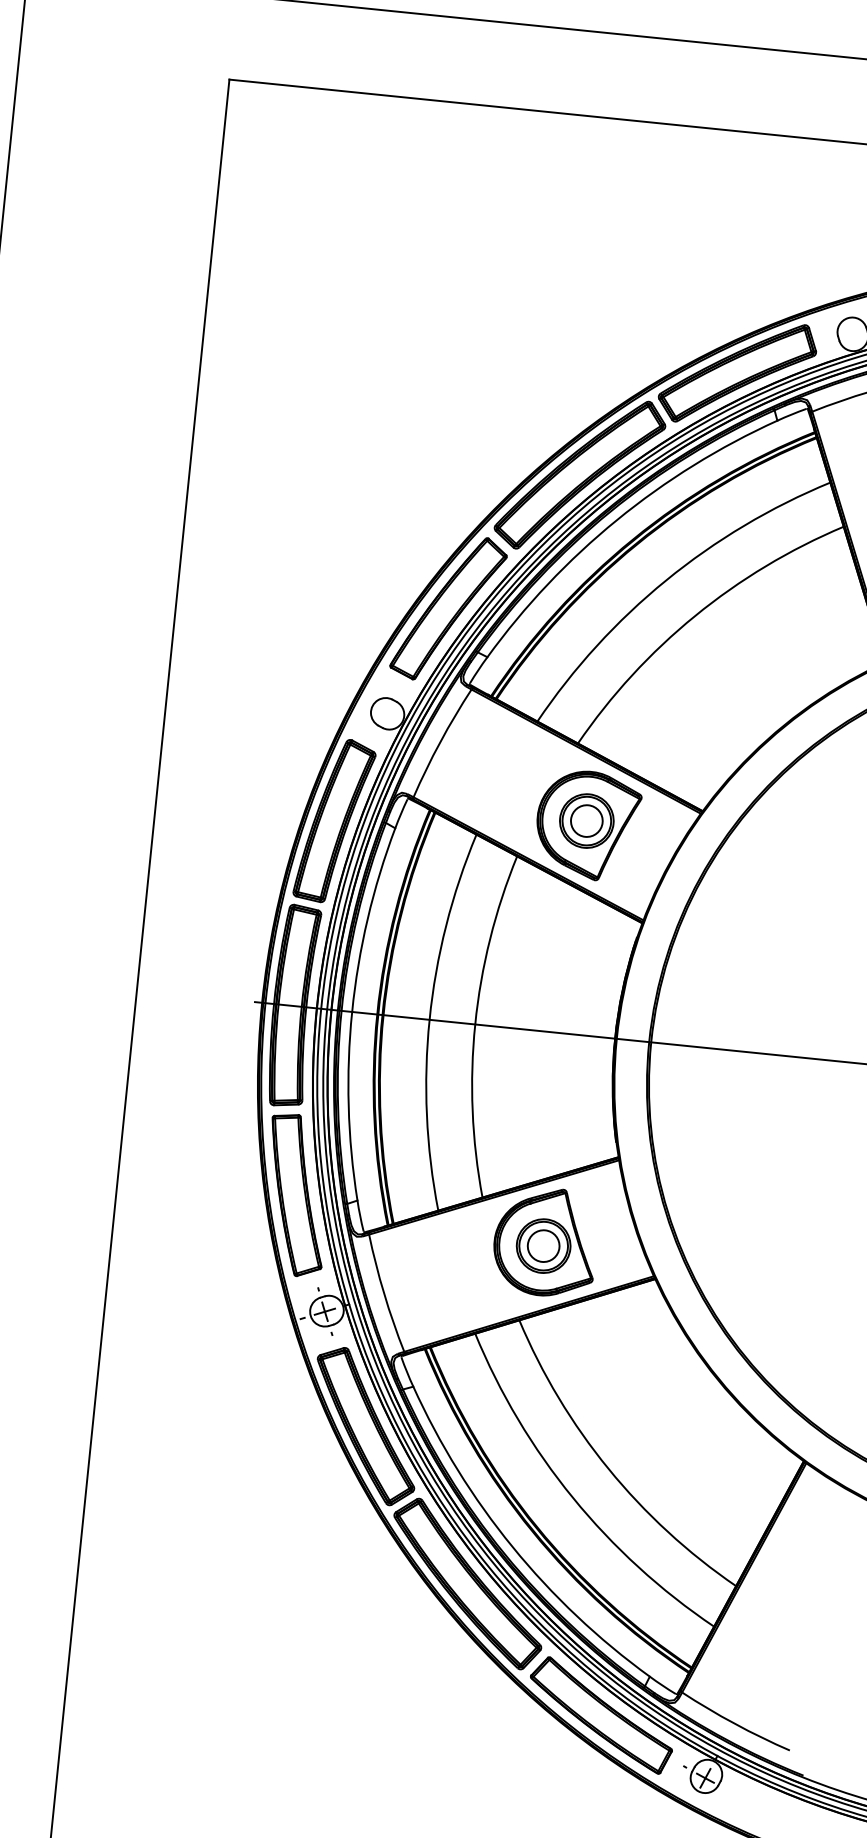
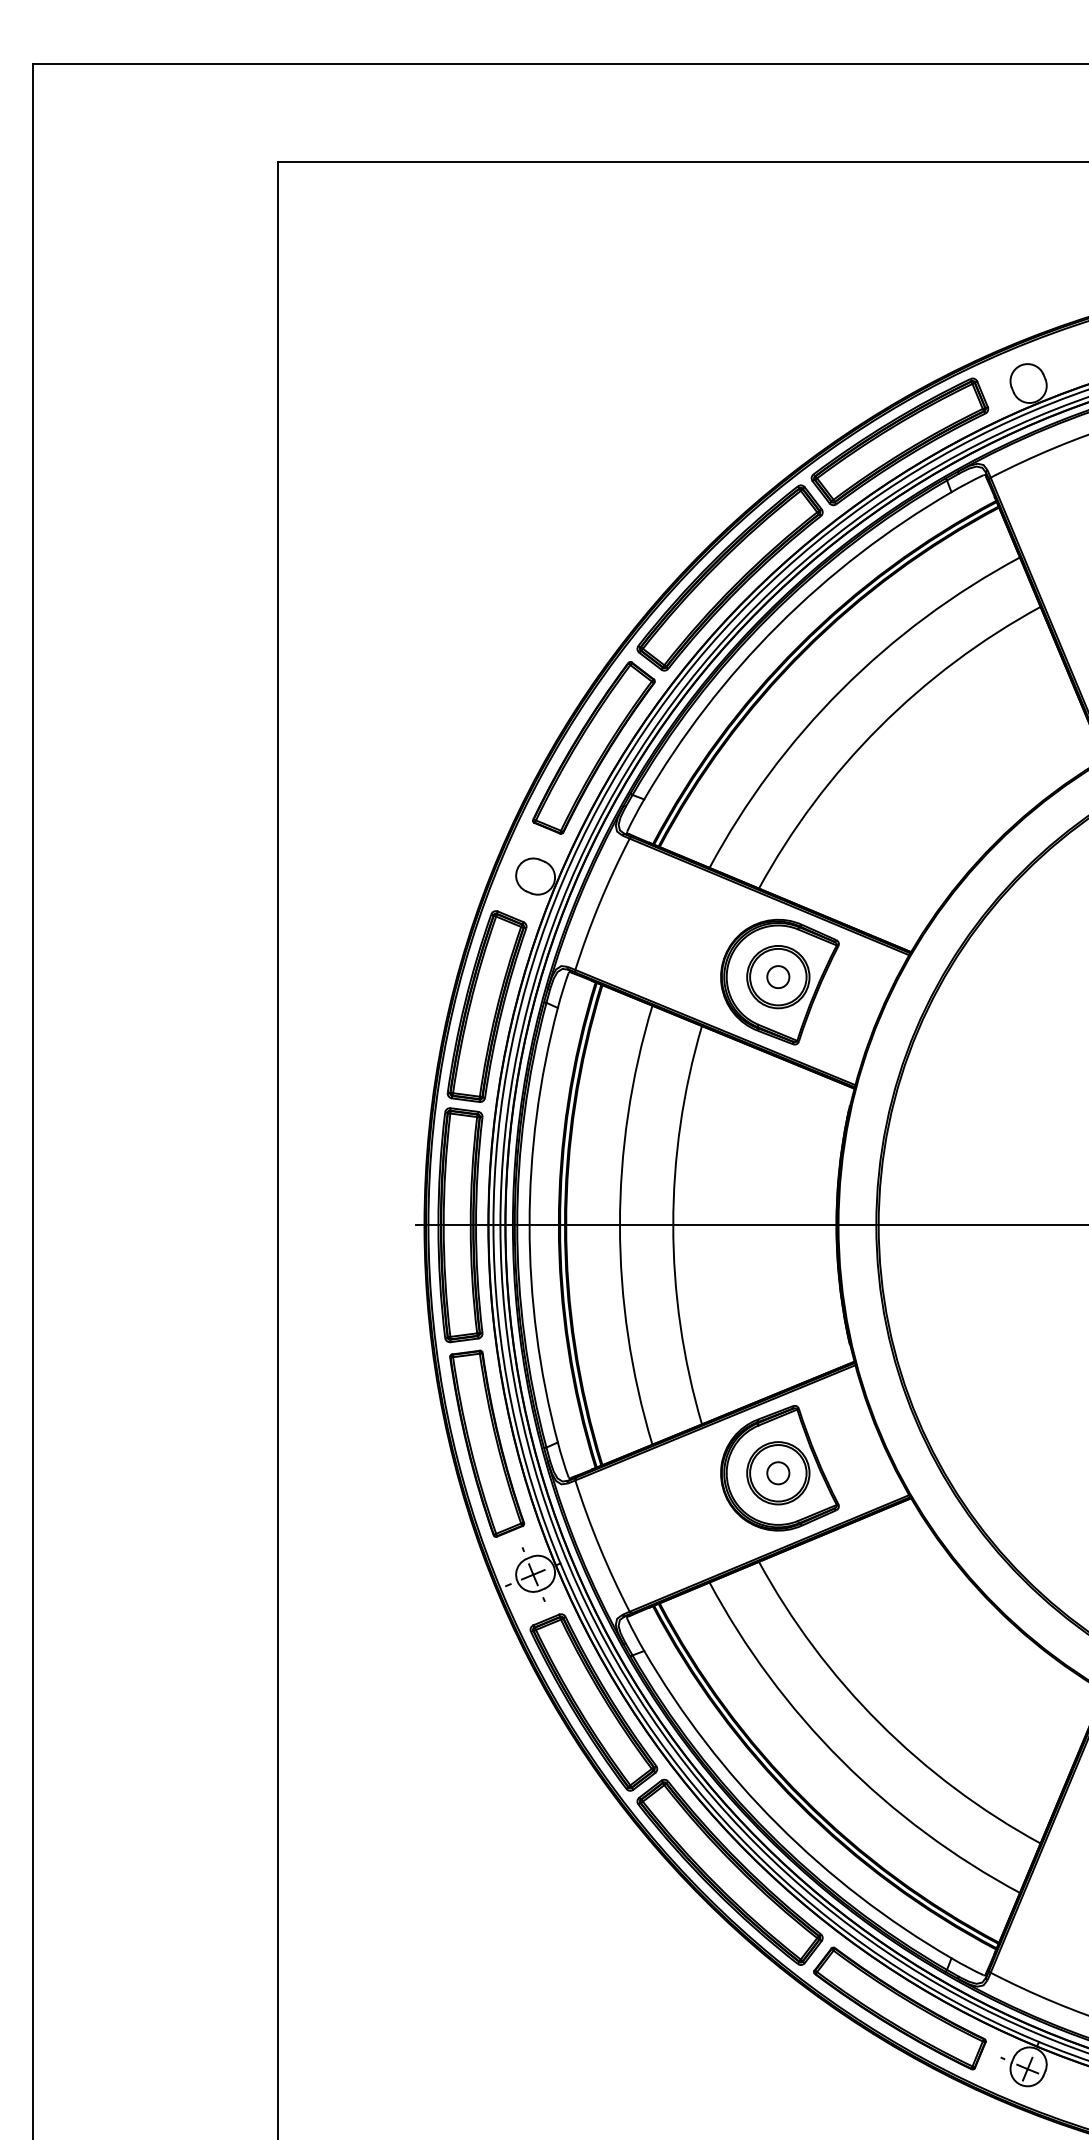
circle: (586, 820) -> (777, 976), size x0.6
circle: (543, 1245) -> (777, 1472), size x0.6

